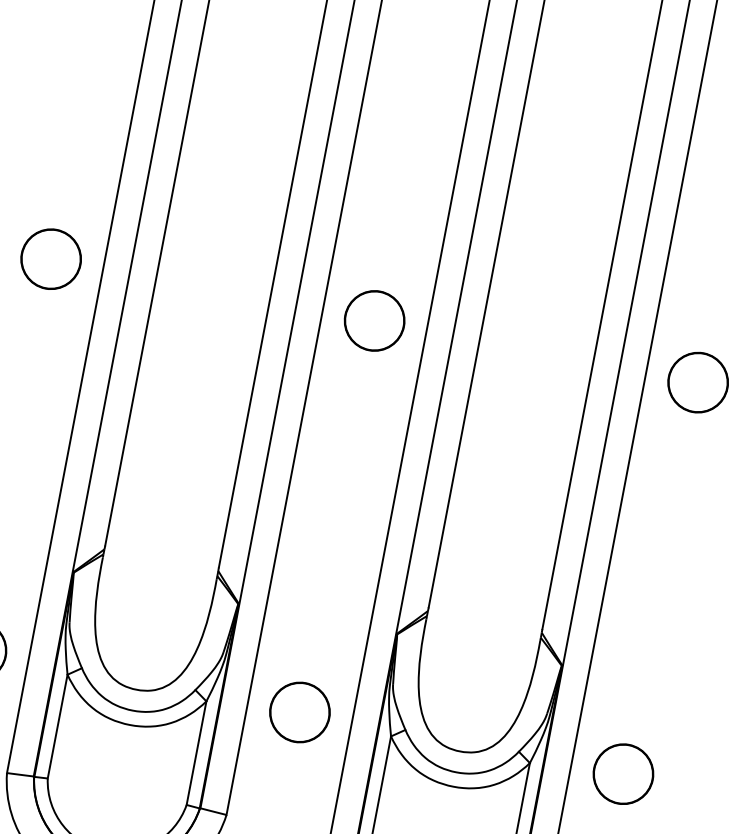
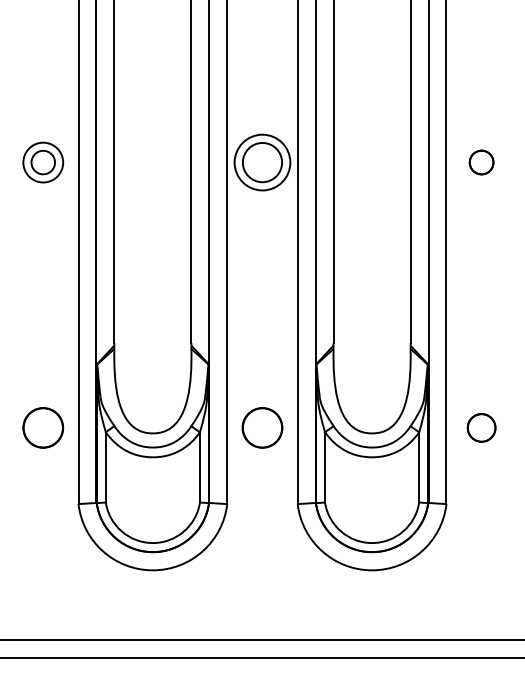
circle: (50, 258) -> (42, 162), size x0.6
circle: (374, 320) -> (262, 162), size x1.4
part: (697, 382) -> (481, 162), size x0.6
part: (623, 773) -> (481, 427), size x0.7

